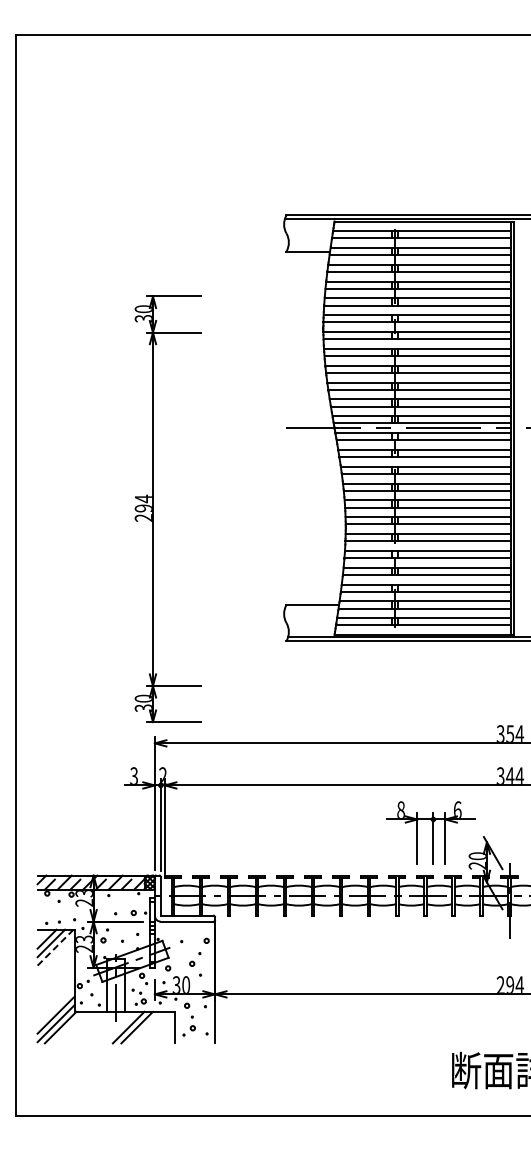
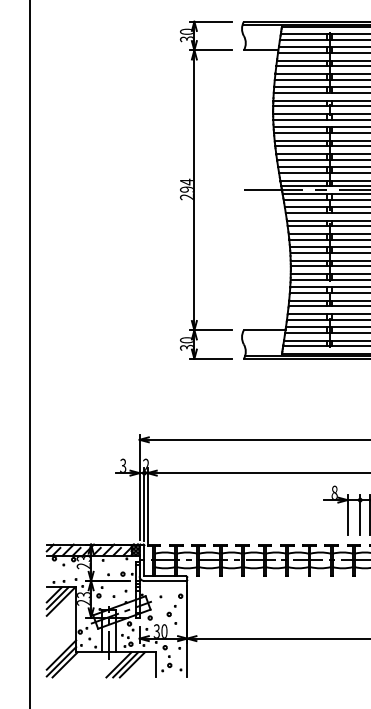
part: (153, 508) -> (194, 189), moved
line: (55, 947) -> (60, 601), dashed -> solid
line: (145, 1027) -> (132, 664), added

